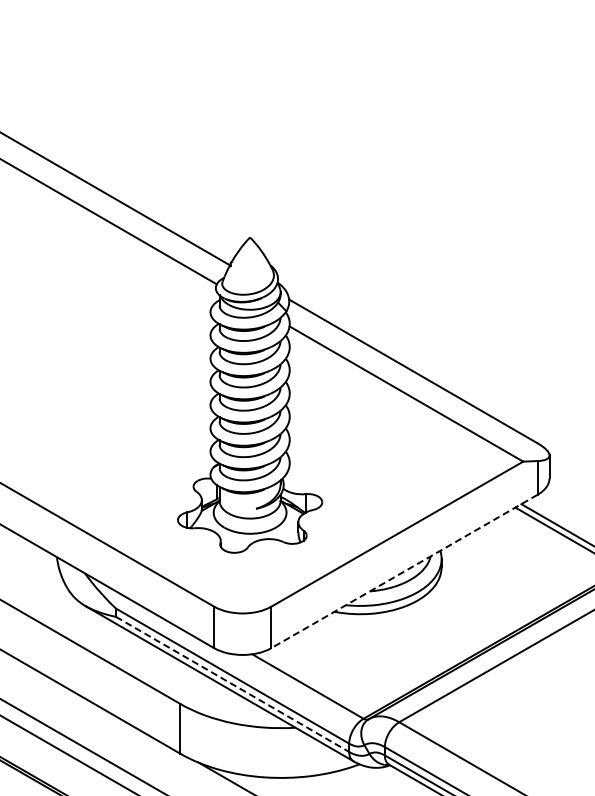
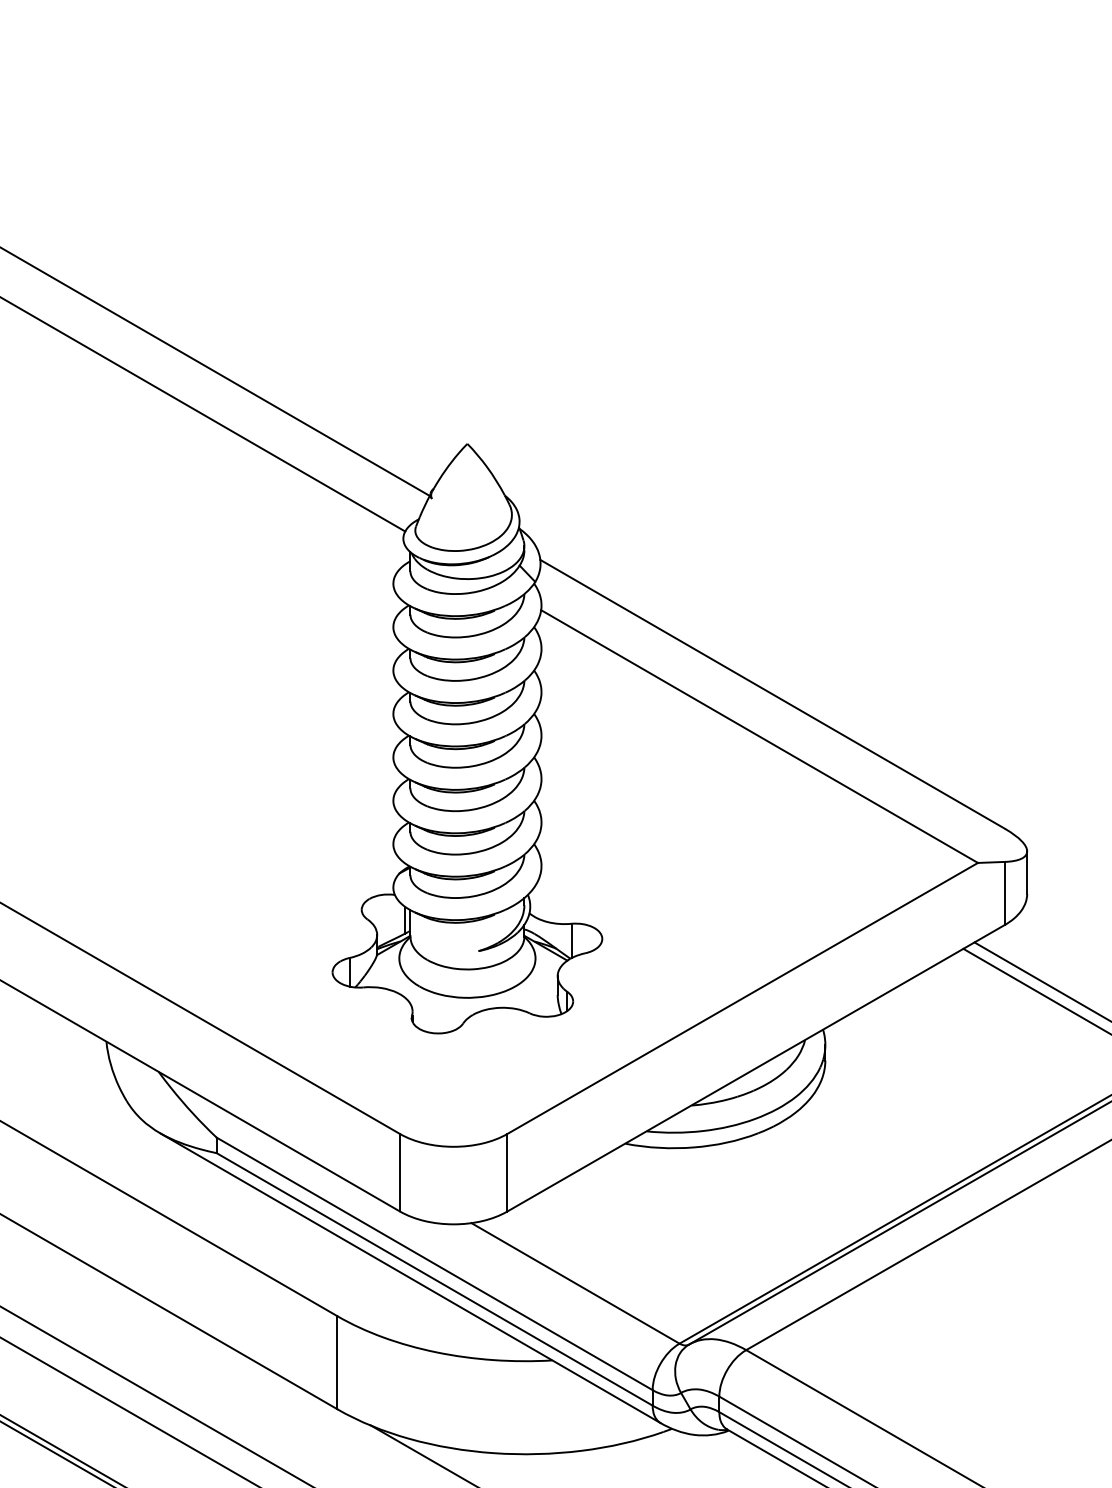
line: (404, 571) -> (756, 1068), dashed -> solid
line: (232, 684) -> (434, 1279), dashed -> solid

